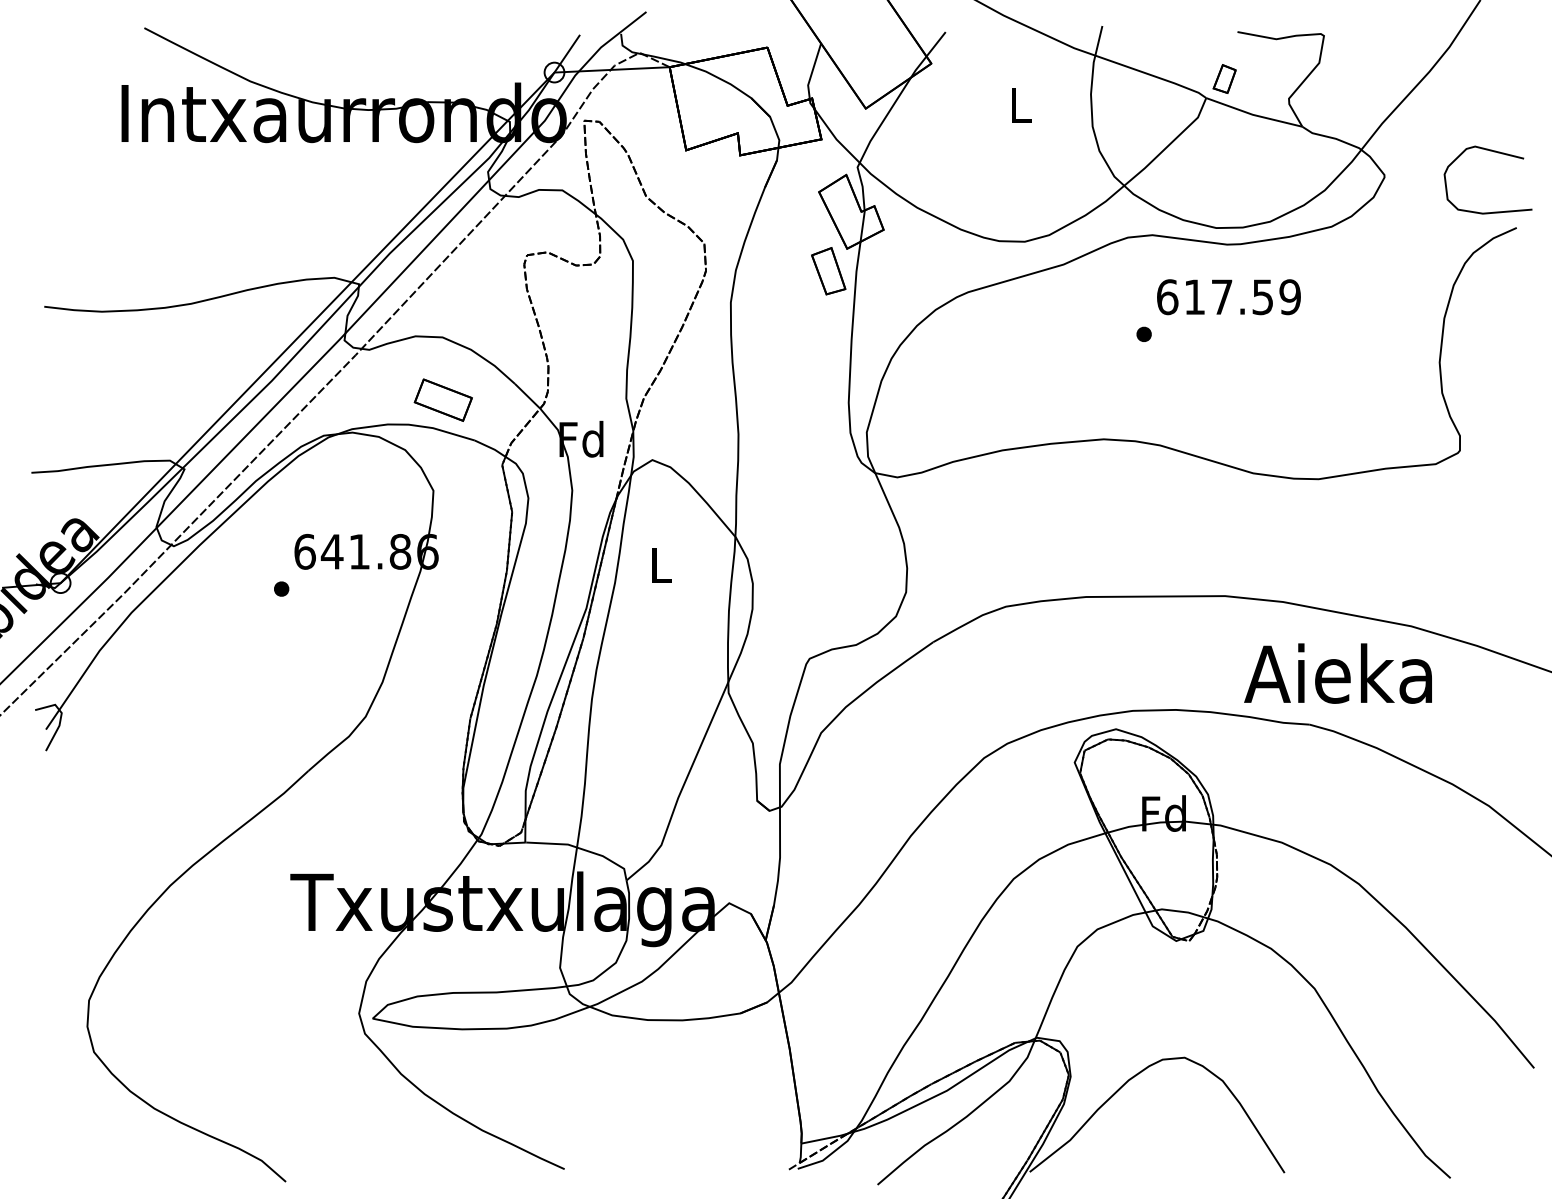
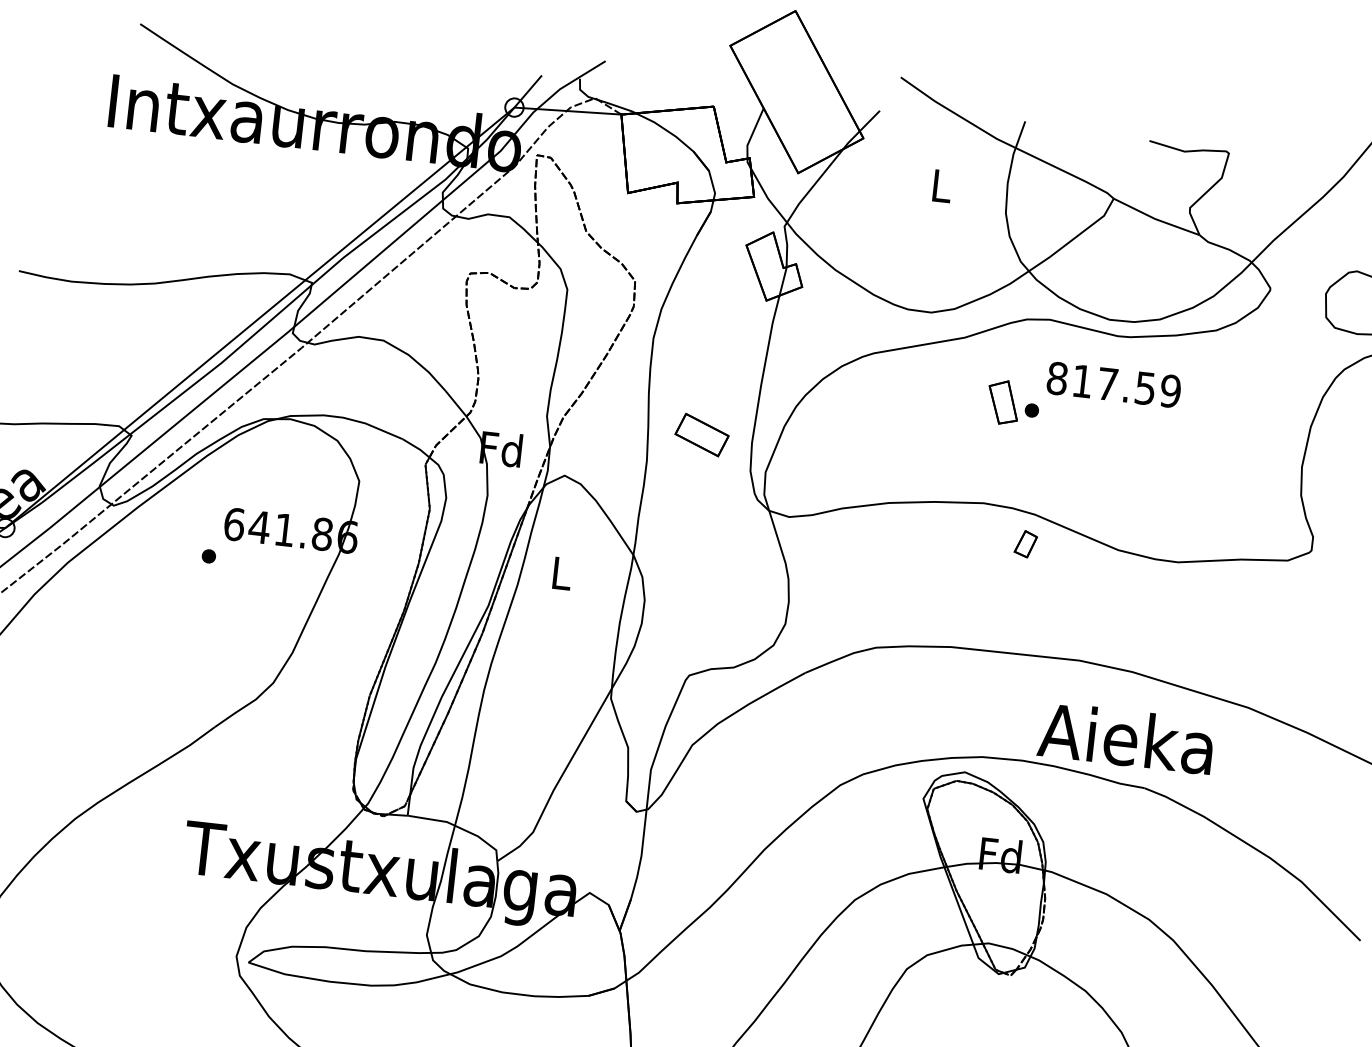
part: (1224, 78) -> (1025, 543), moved
part: (828, 271) -> (1003, 402), moved
text: (1167, 297) -> (1057, 378), 617.59 -> 817.59
part: (442, 399) -> (701, 434), moved
text: (1337, 673) -> (1125, 738), moved

